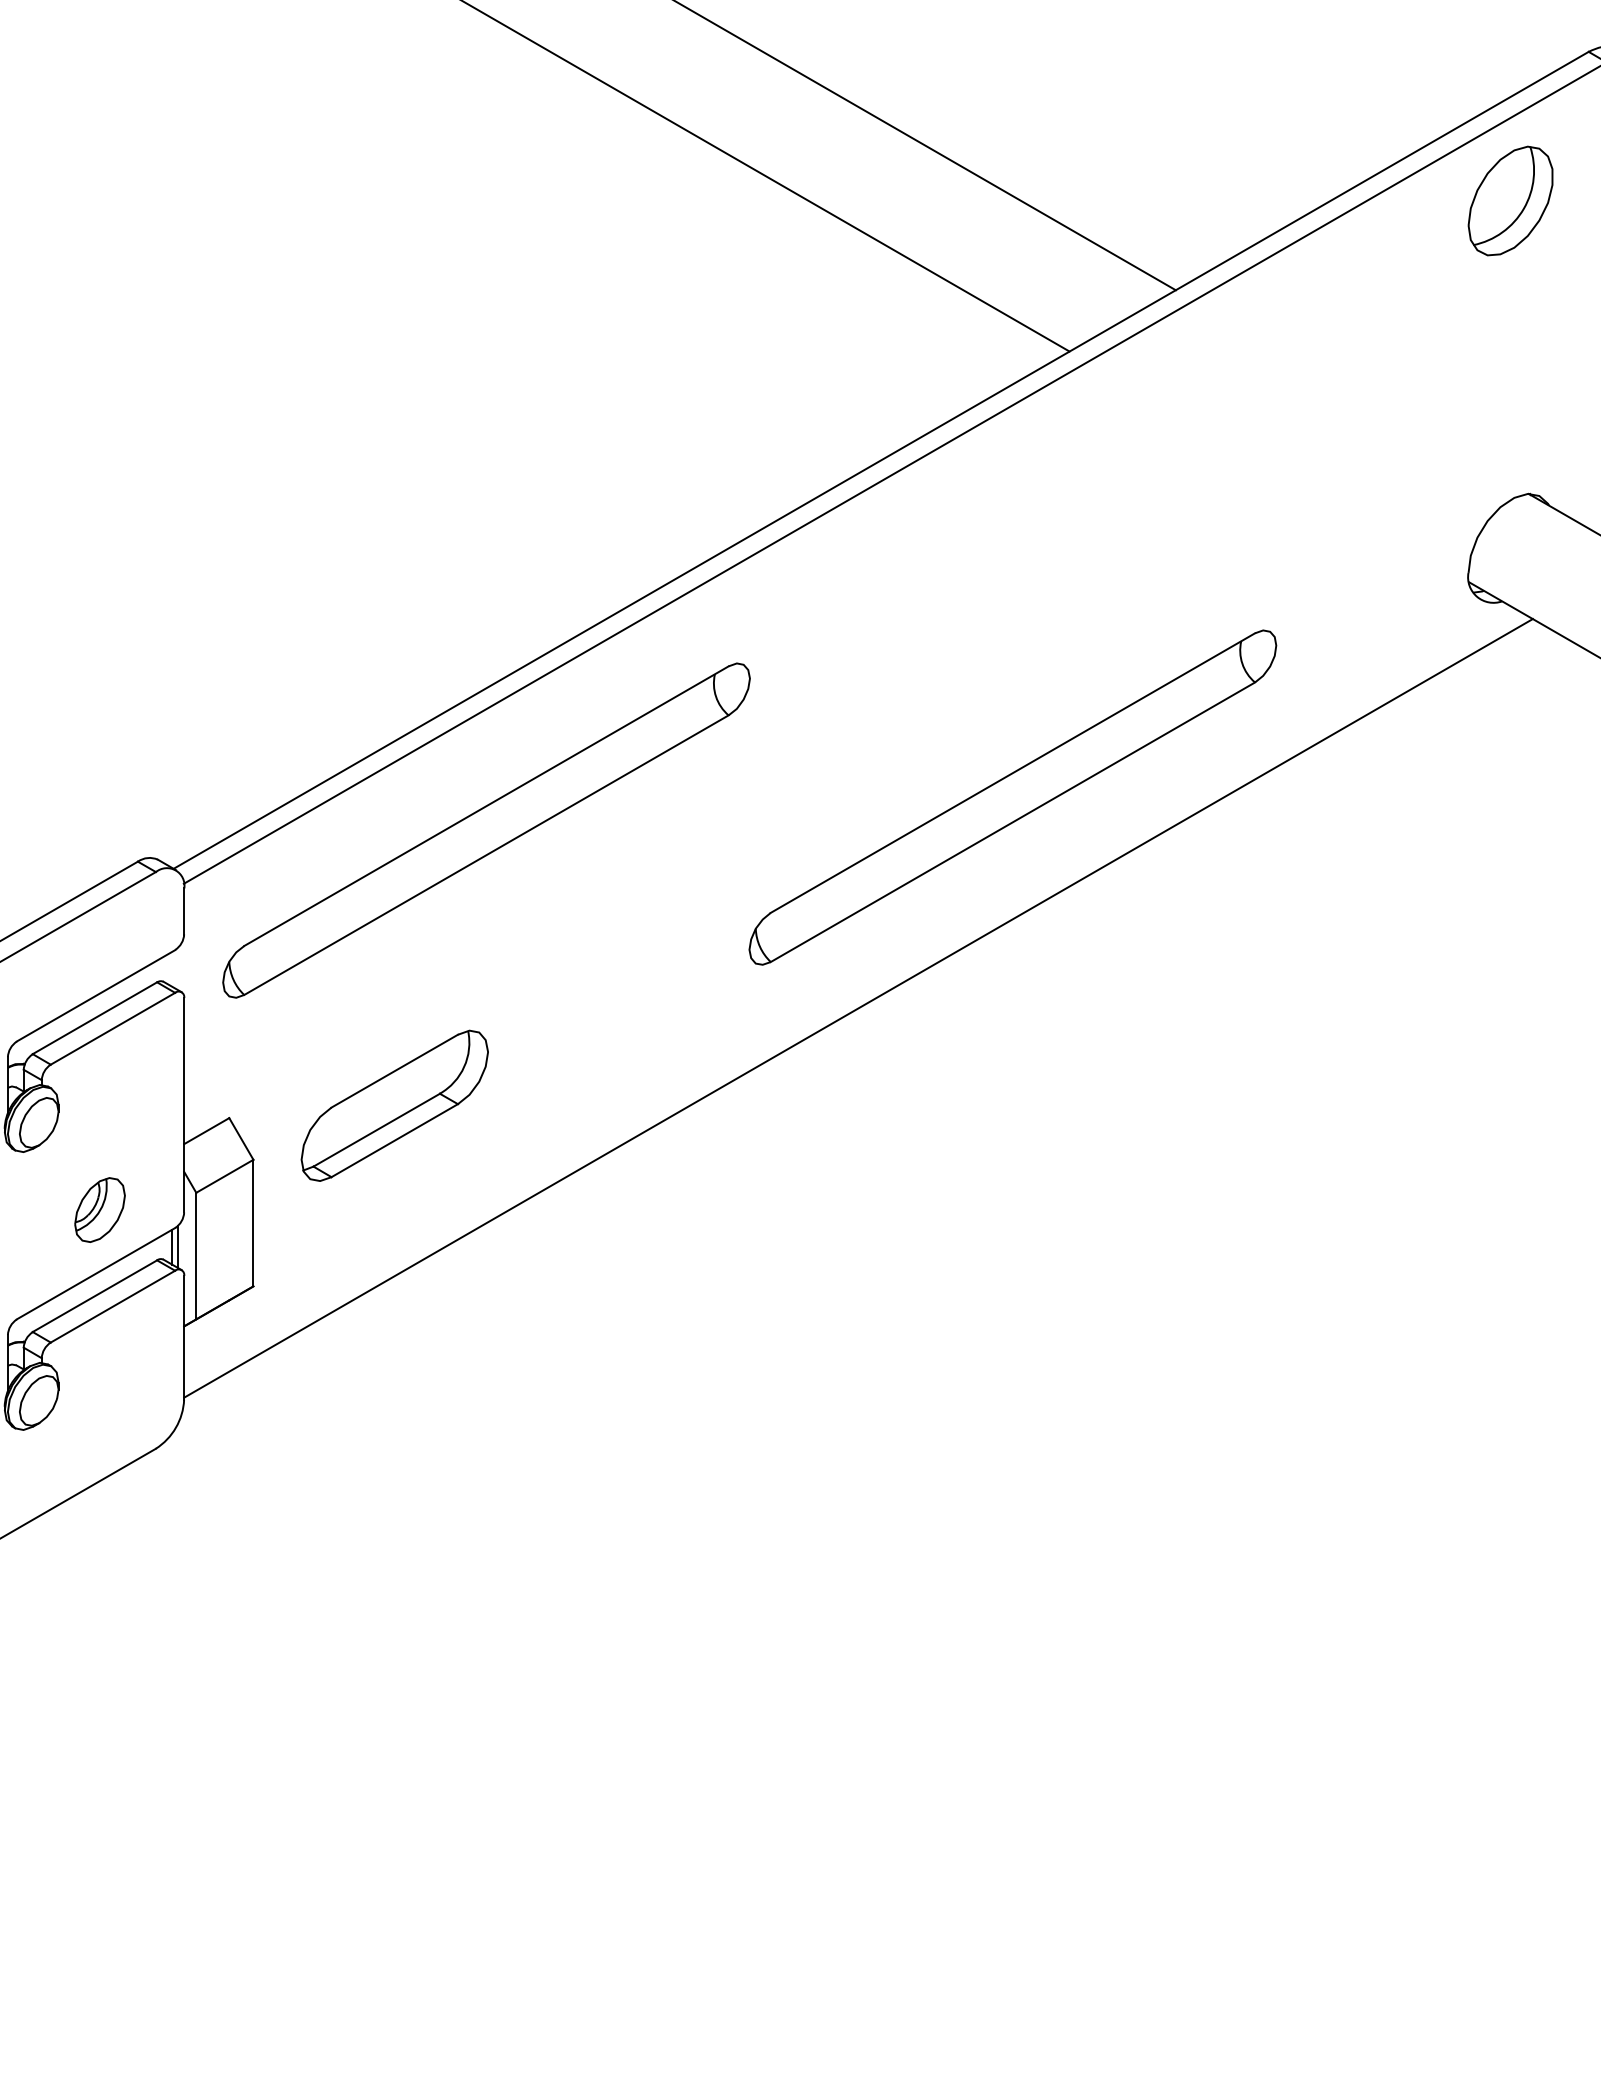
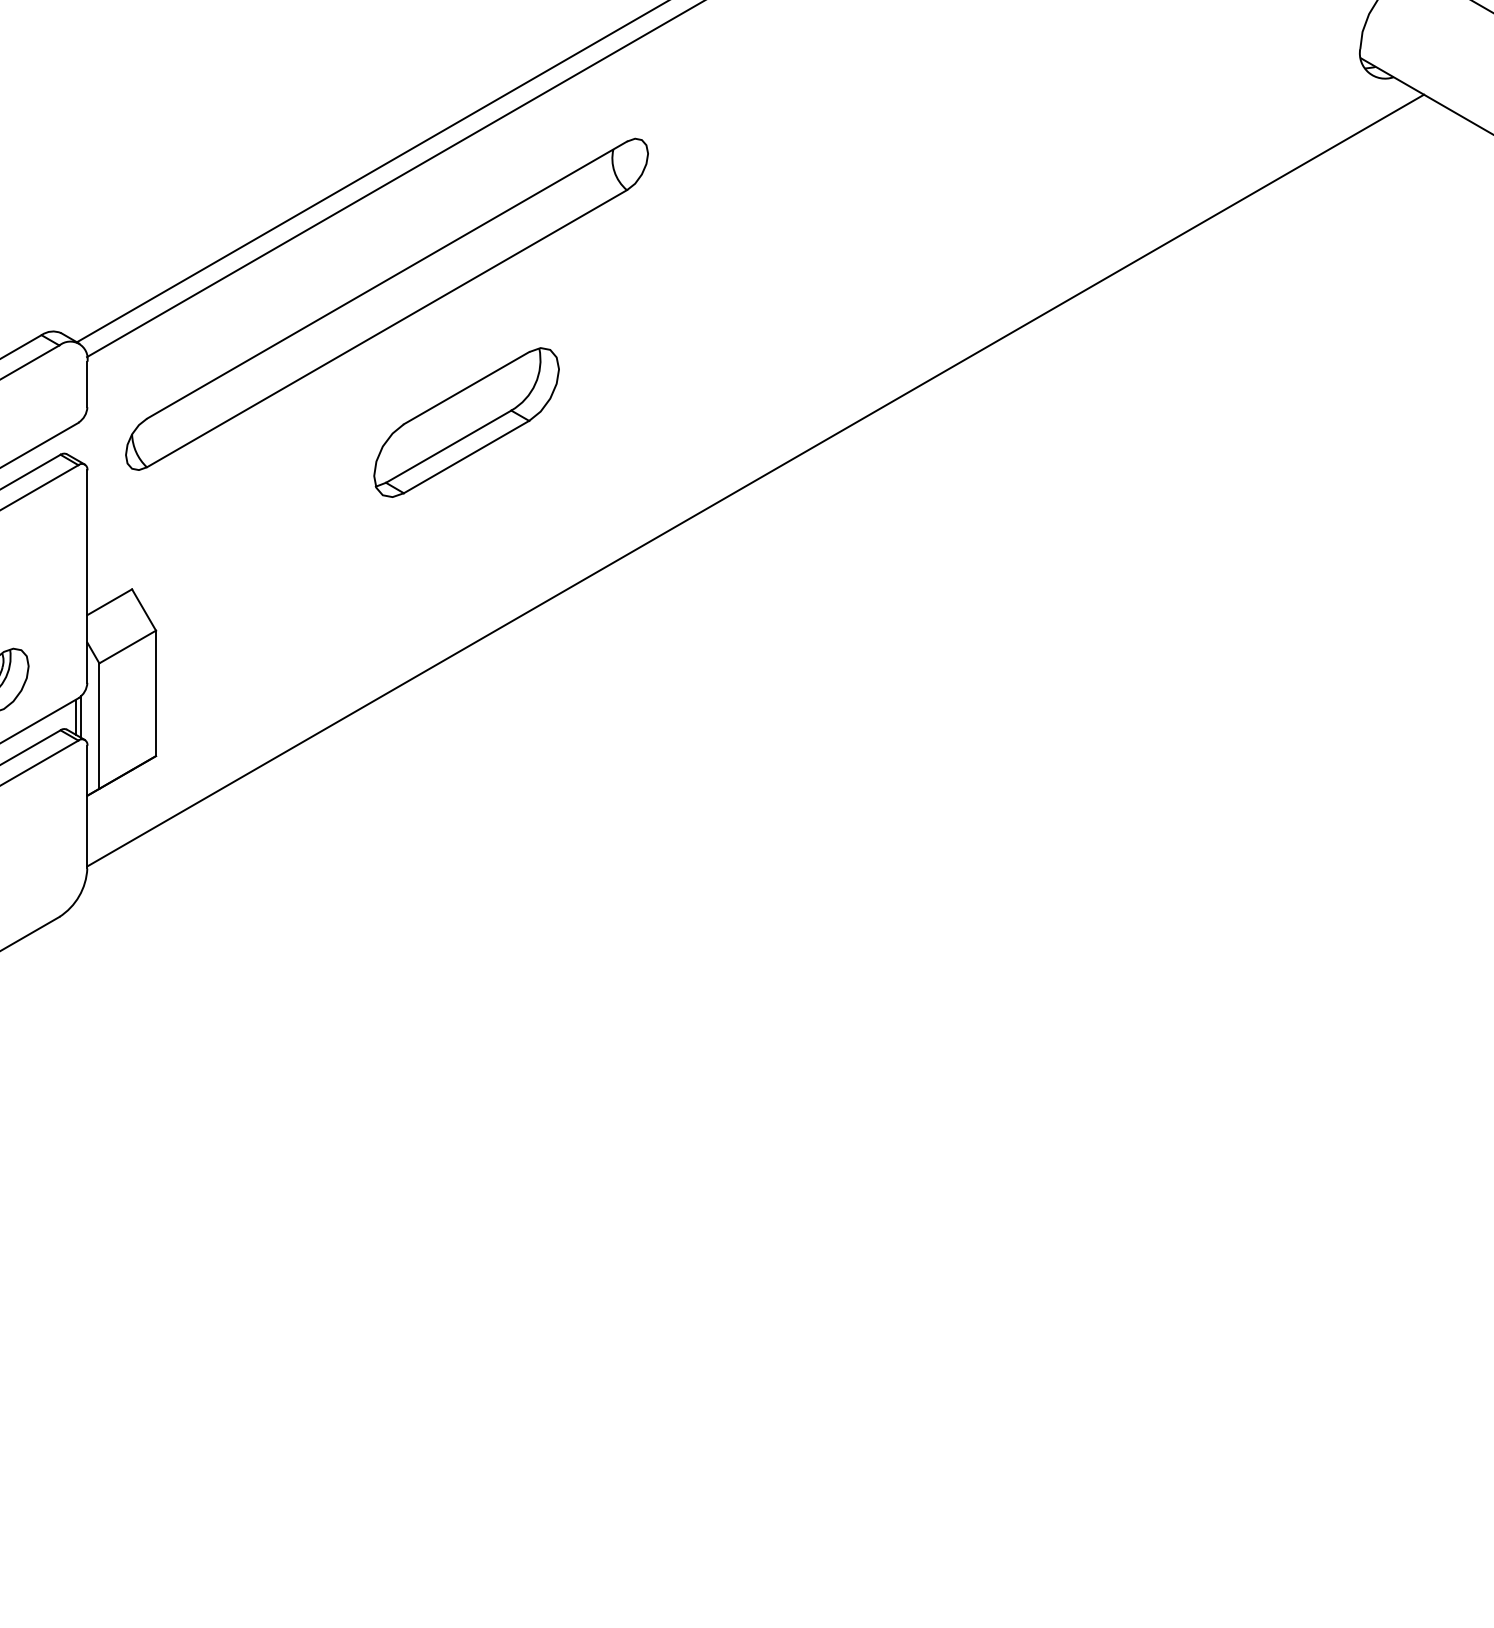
part: (1012, 797) -> (908, 271), removed
part: (394, 1105) -> (466, 422), moved

